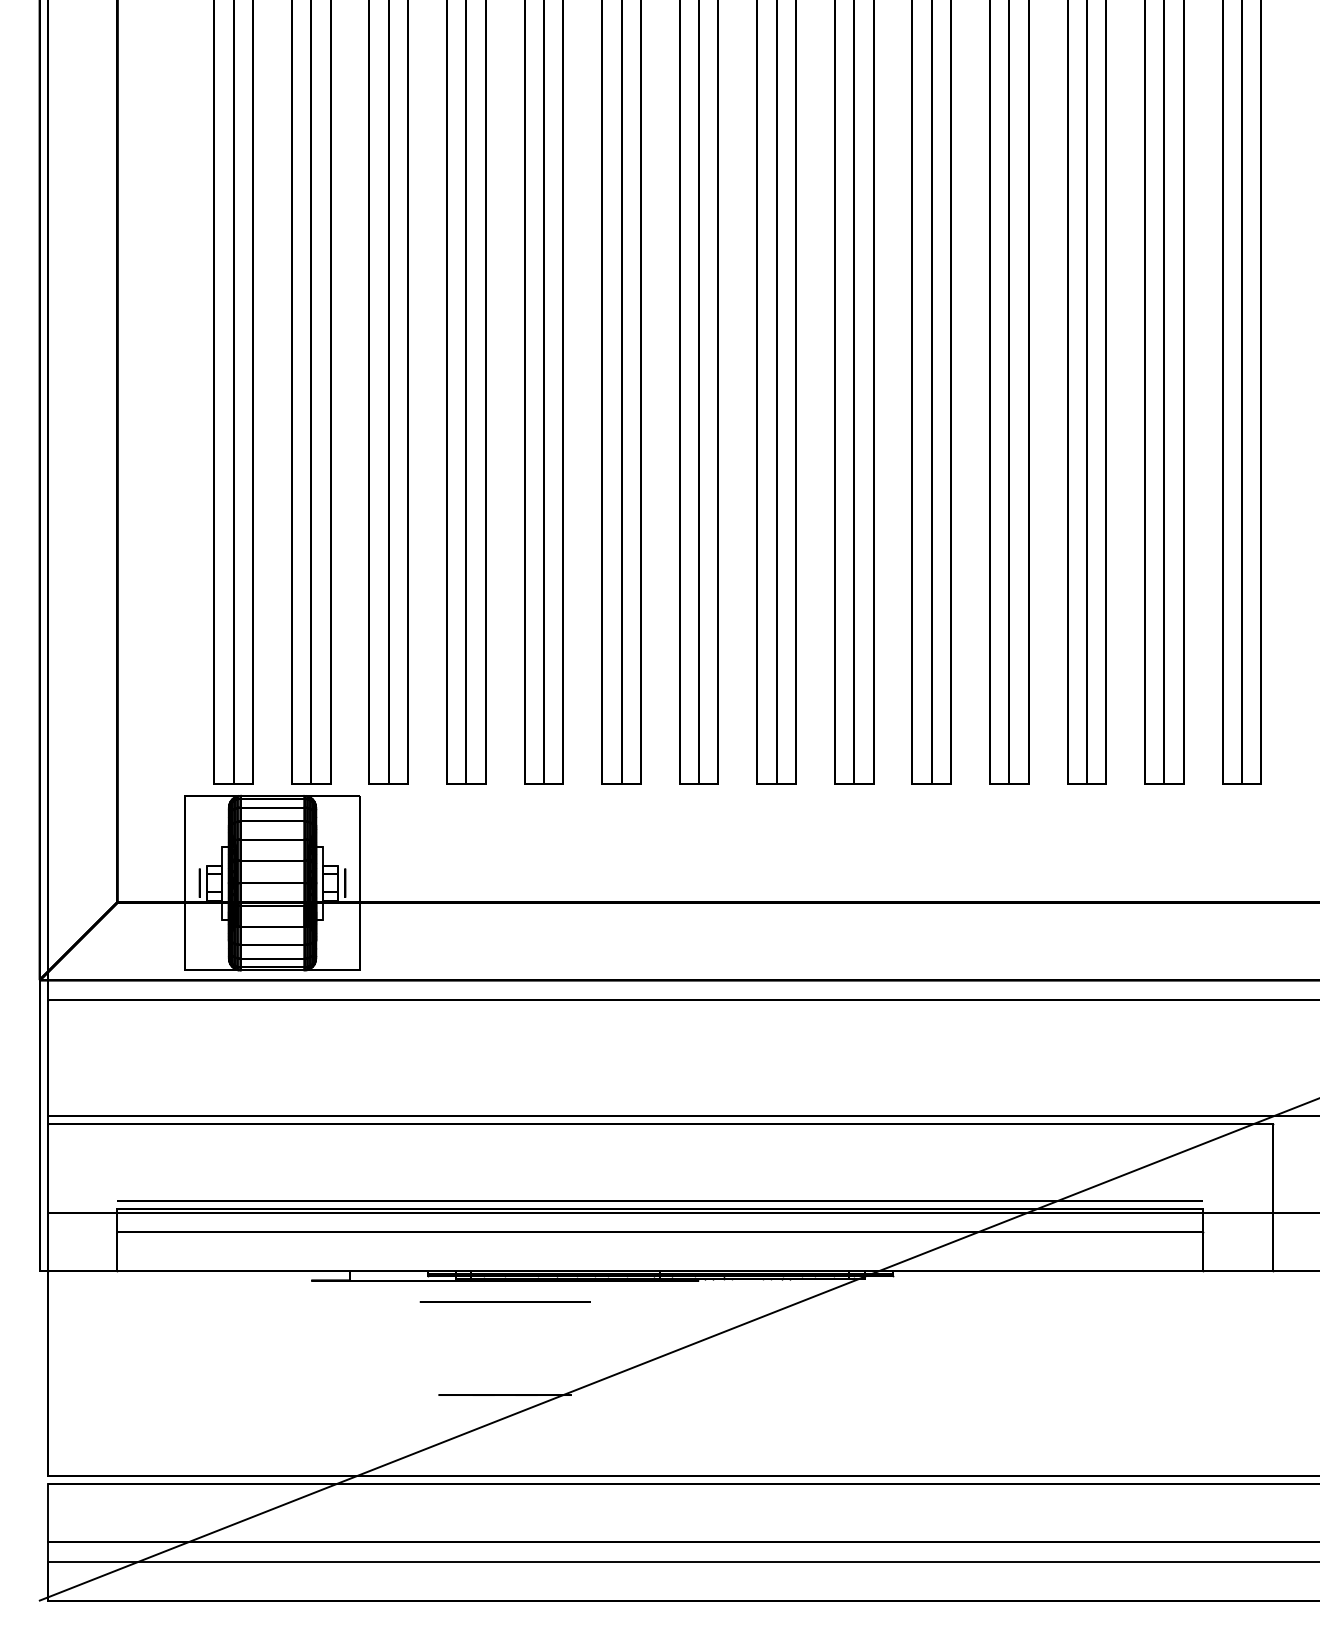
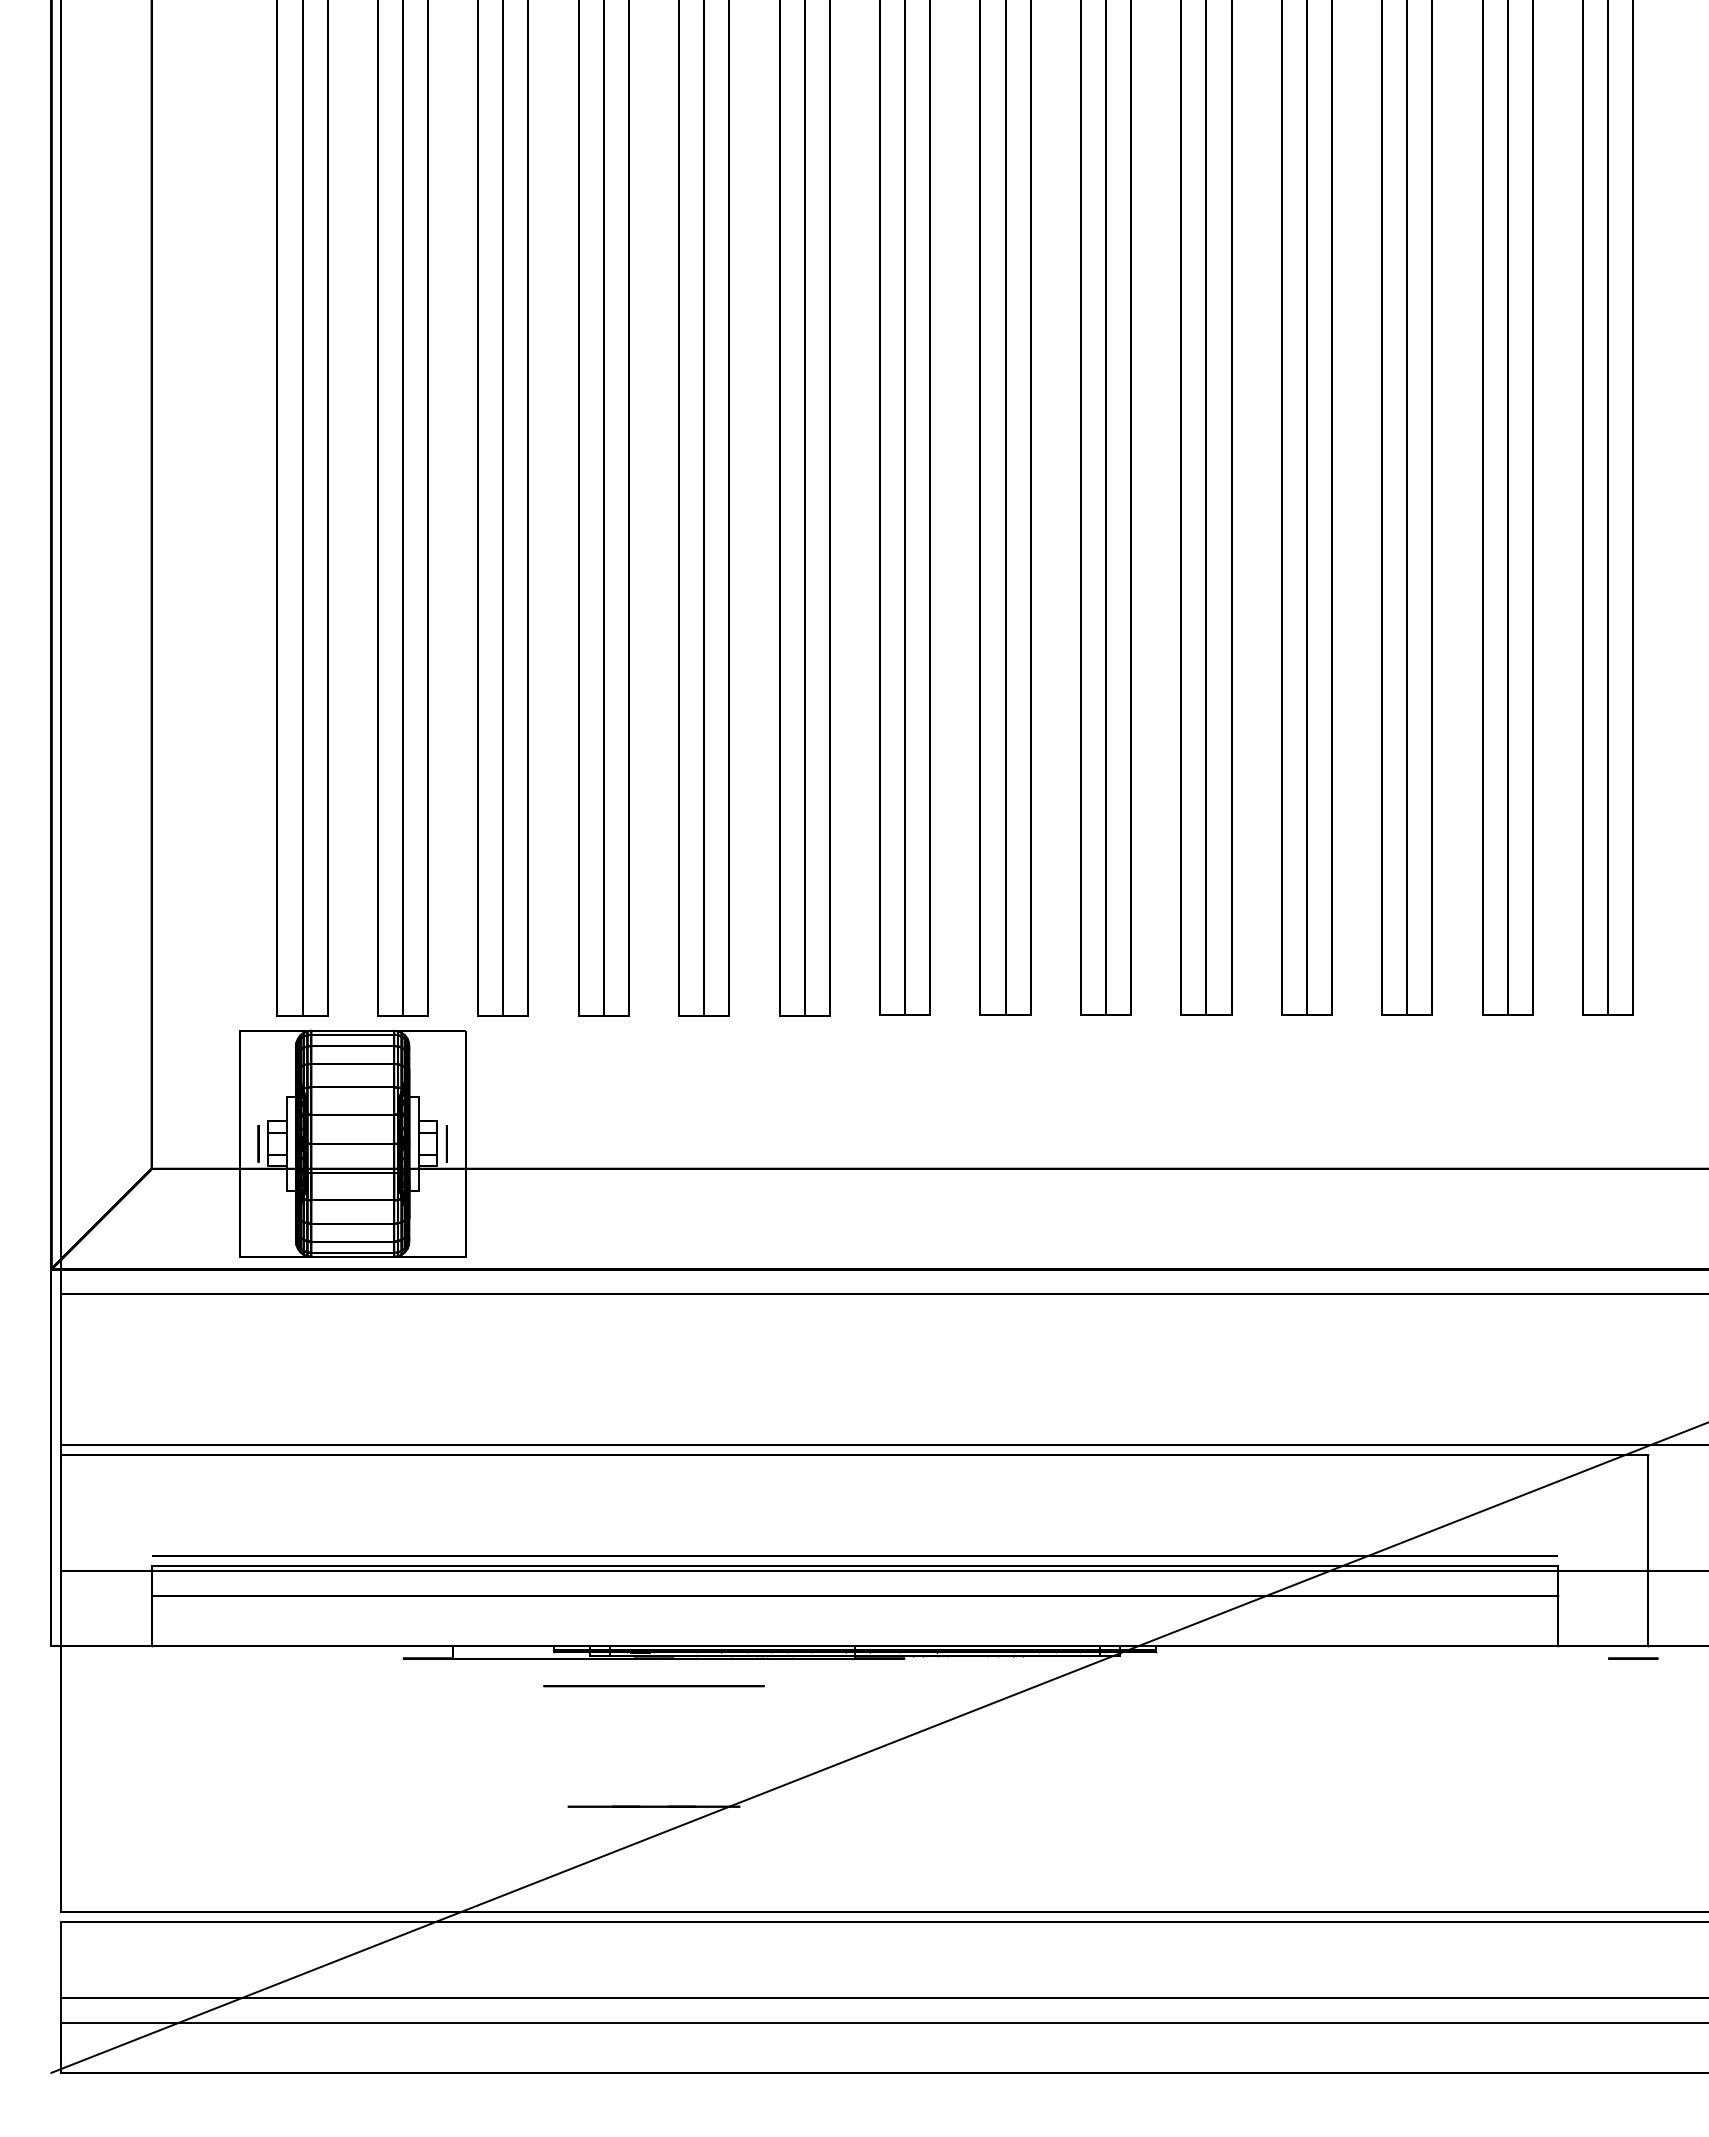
line: (1261, 1280) -> (1633, 1658), added

